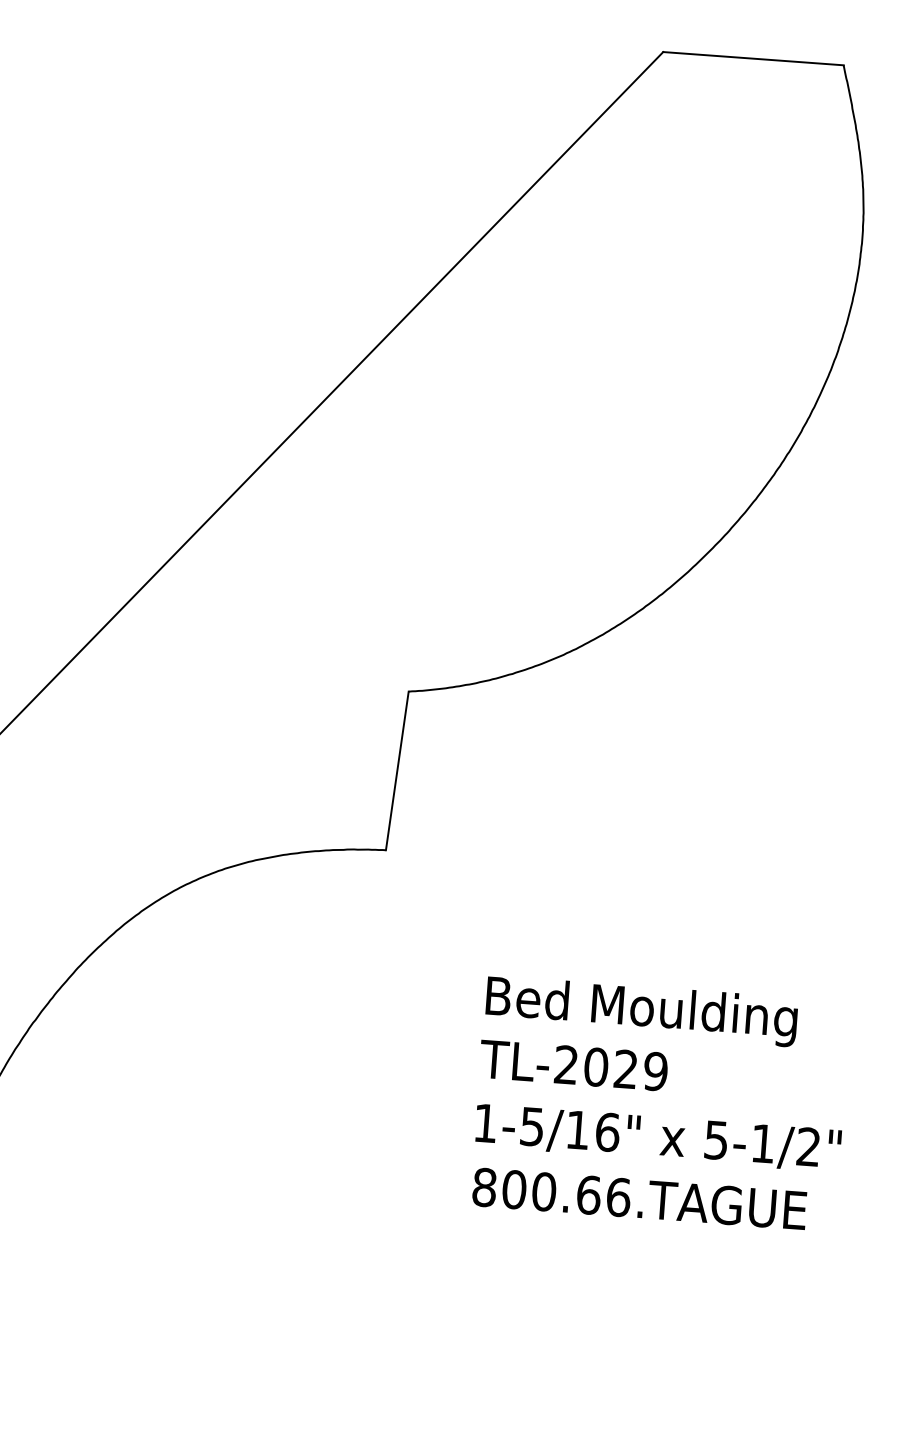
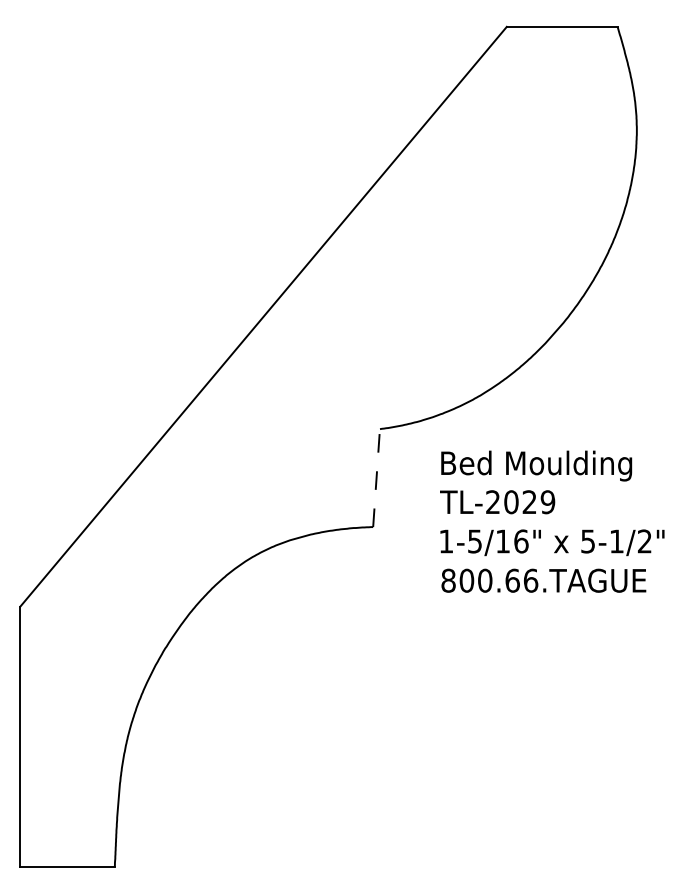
line: (397, 769) -> (376, 477), solid -> dashed
text: (660, 1103) -> (552, 521), moved

